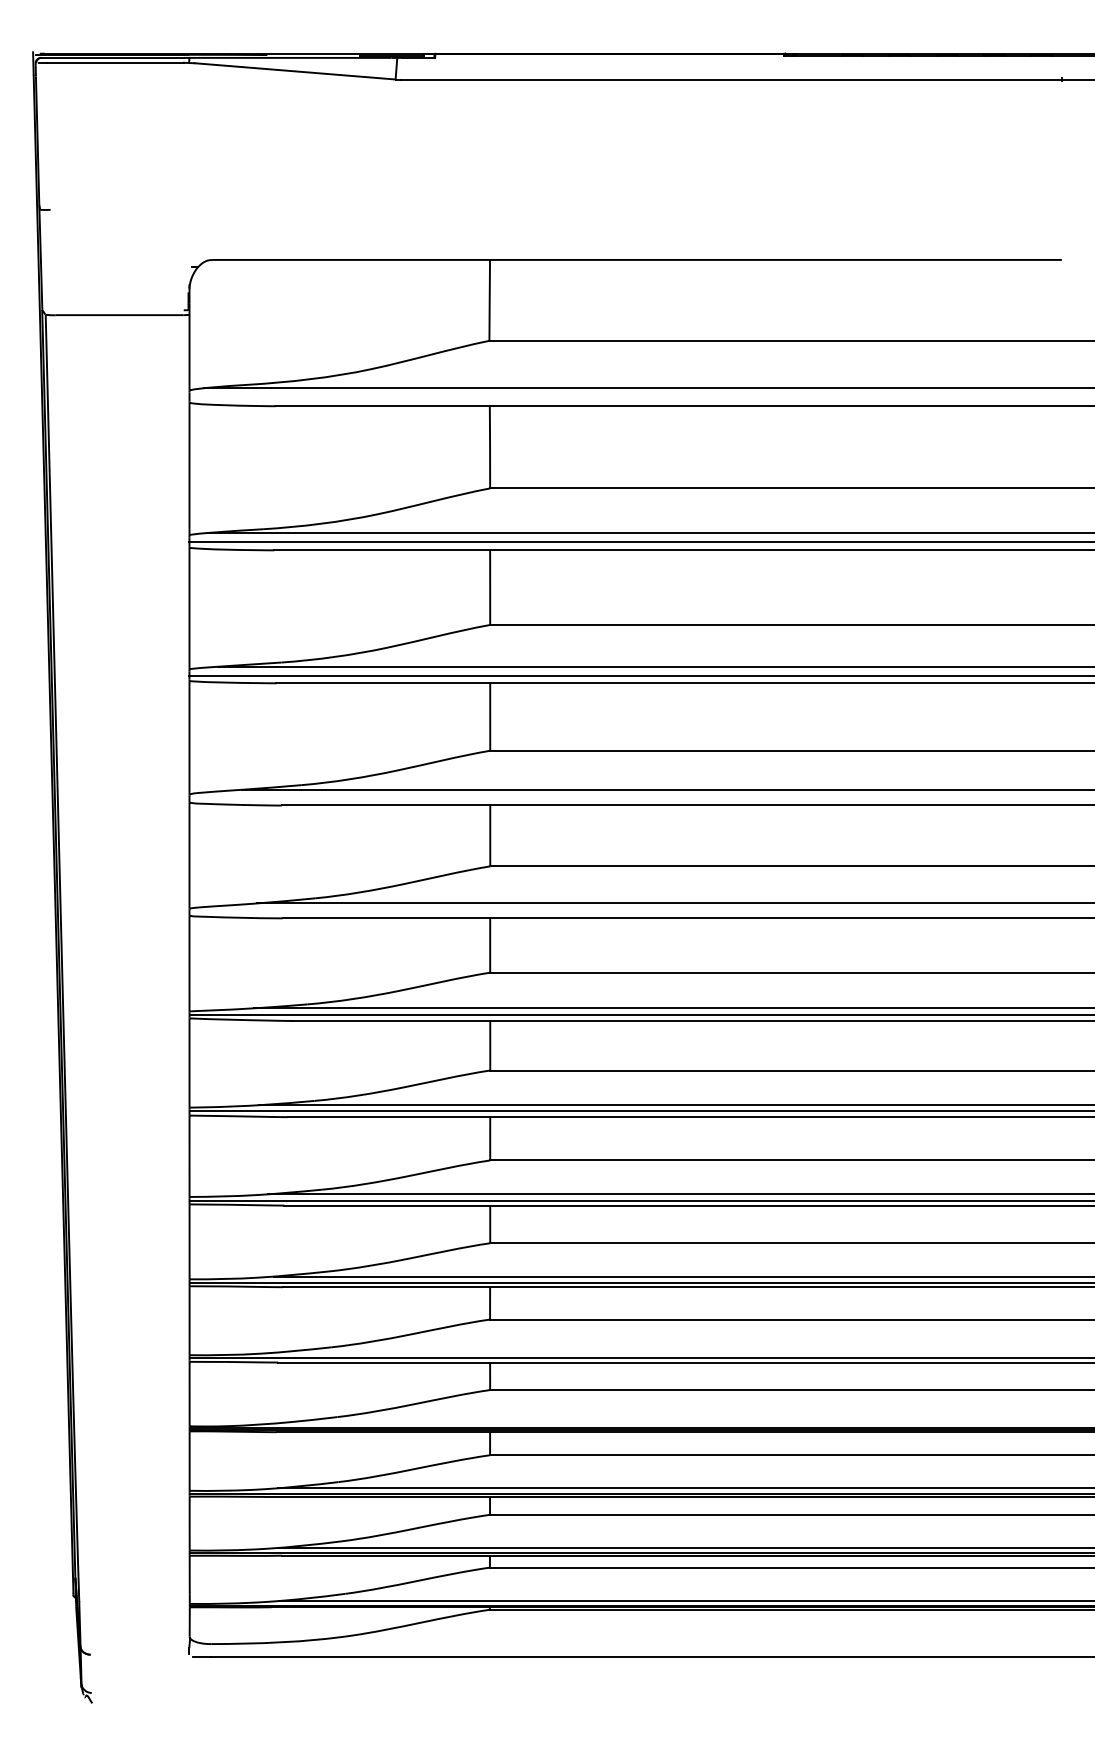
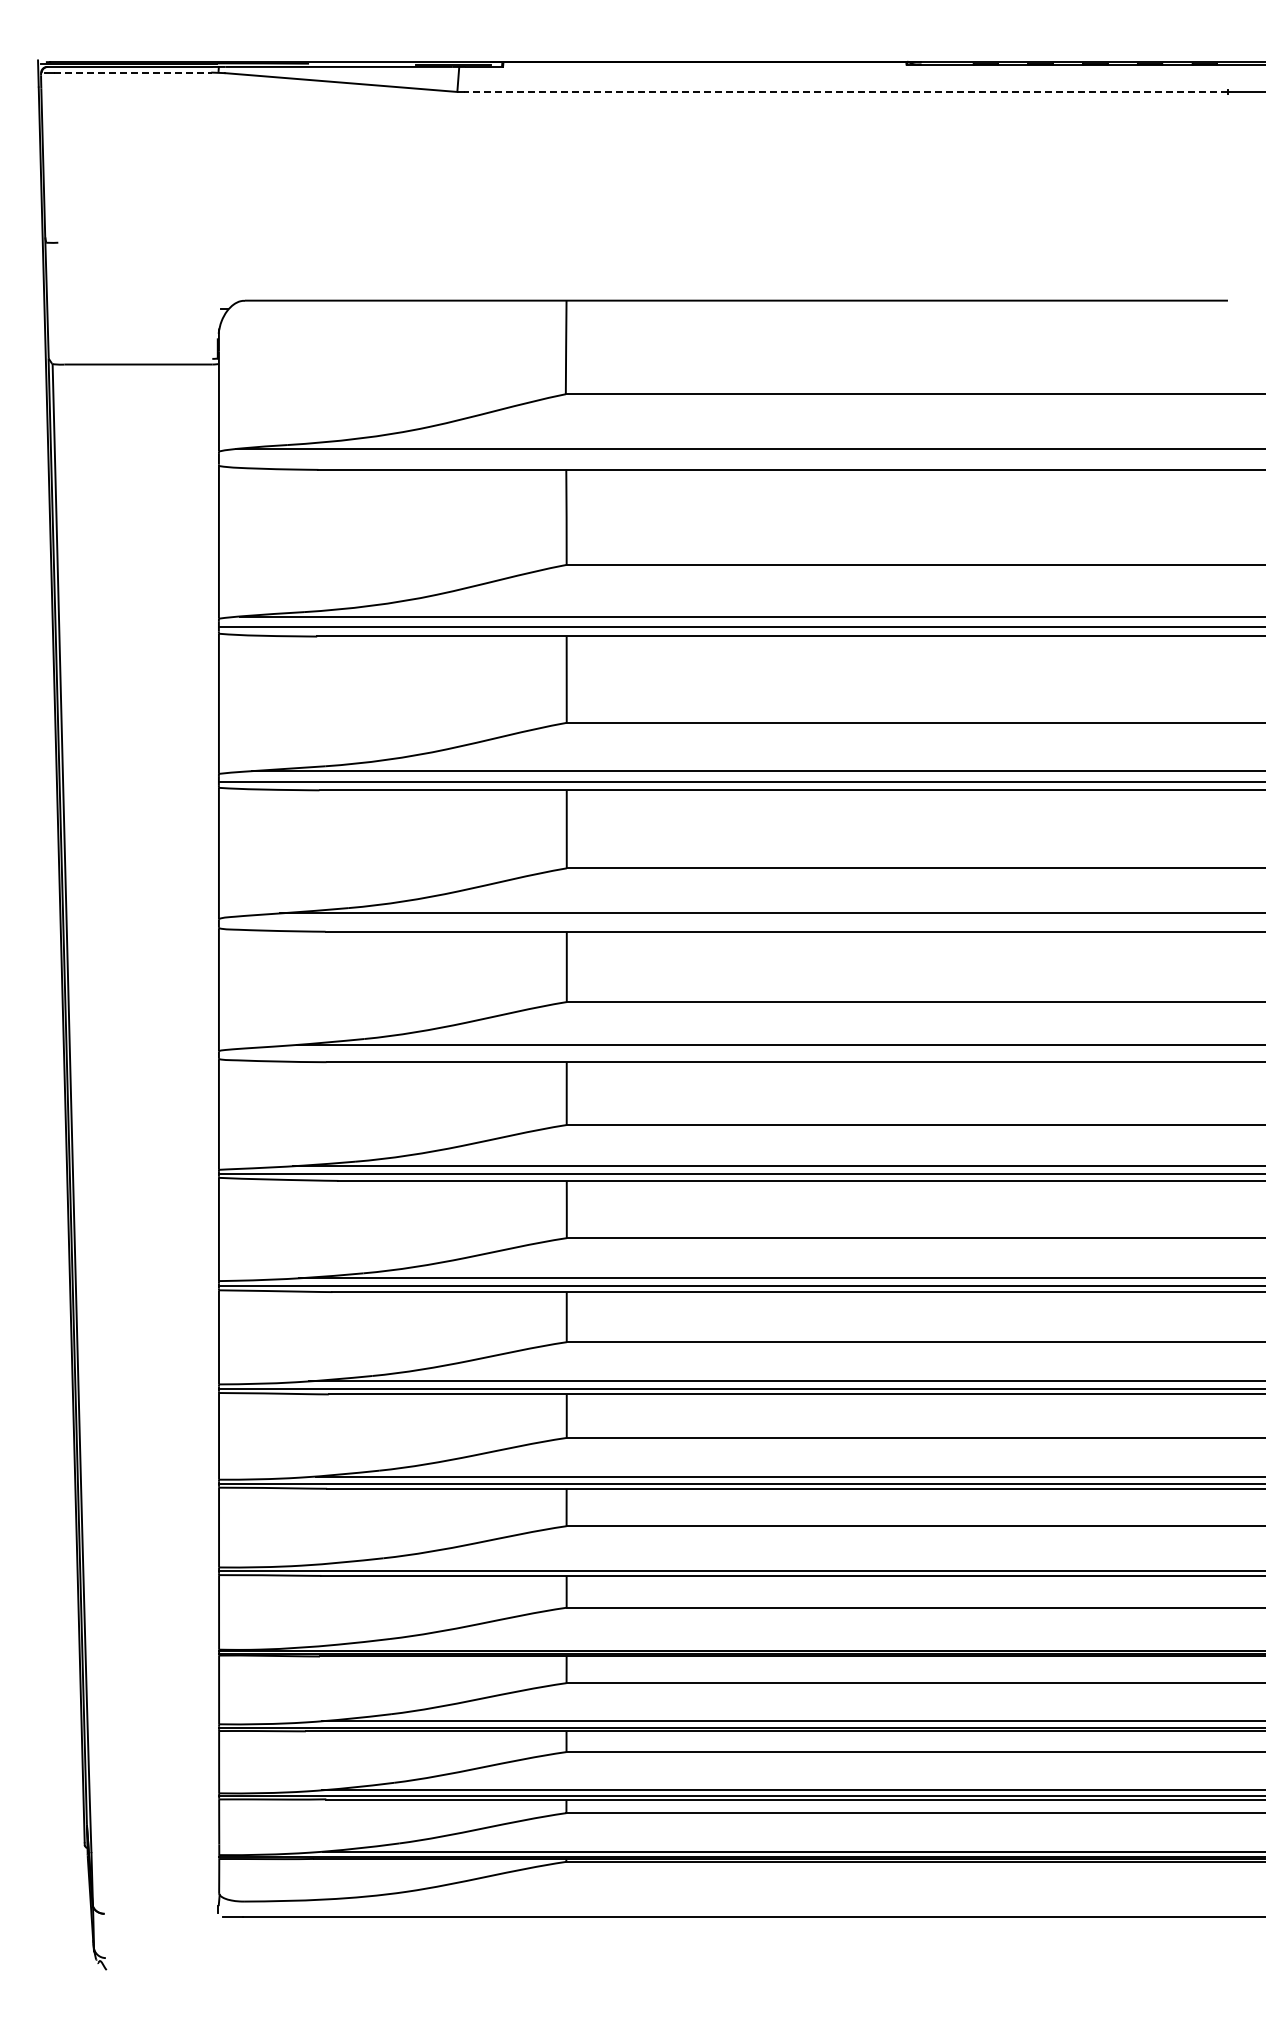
line: (115, 62) -> (133, 72), solid -> dashed
line: (731, 79) -> (845, 91), solid -> dashed

